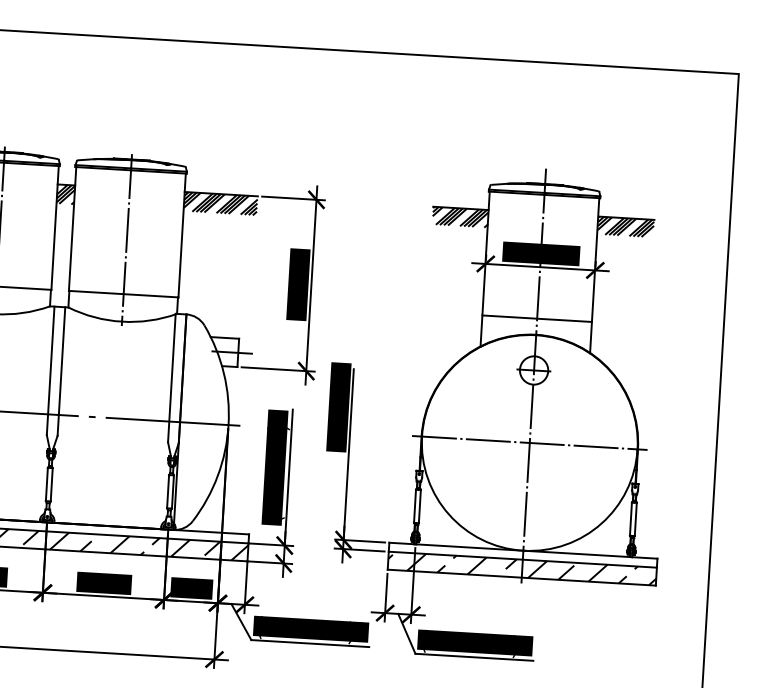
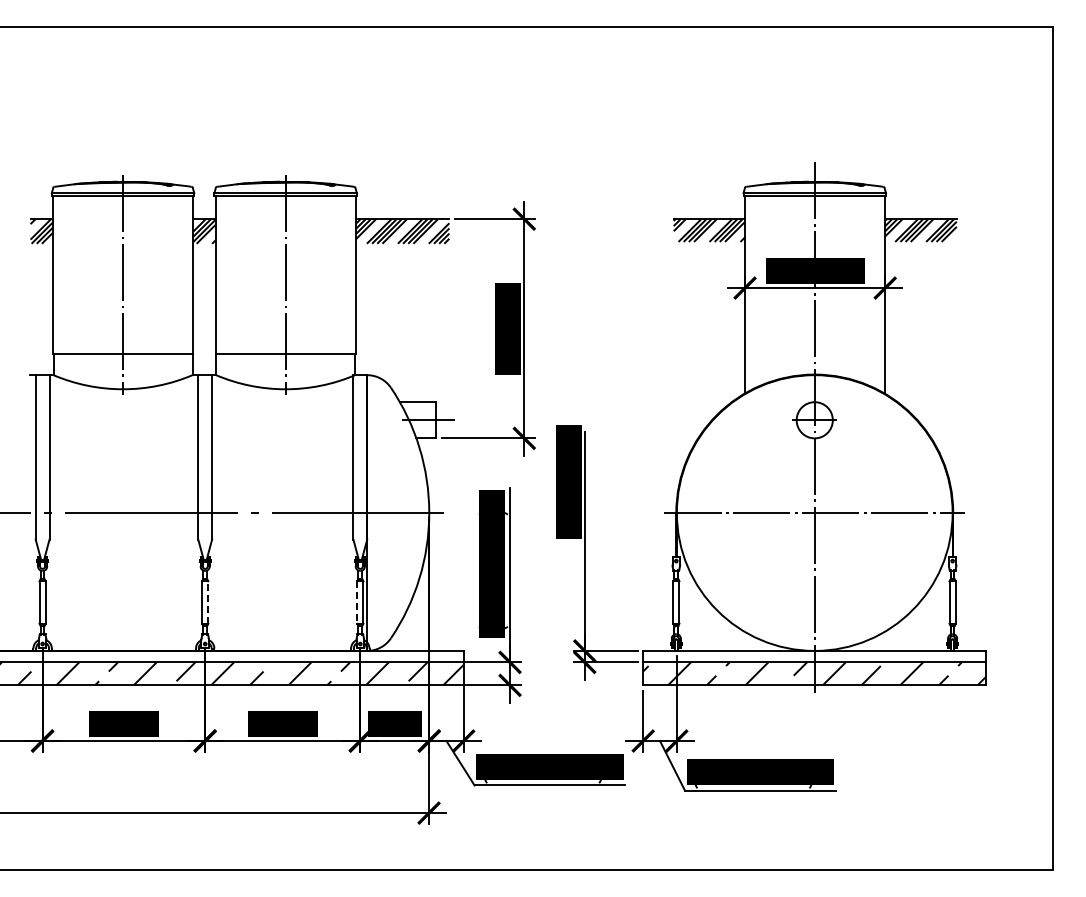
line: (536, 319) -> (814, 354), removed
line: (51, 484) -> (208, 602), solid -> dashed
line: (168, 492) -> (357, 603), solid -> dashed

